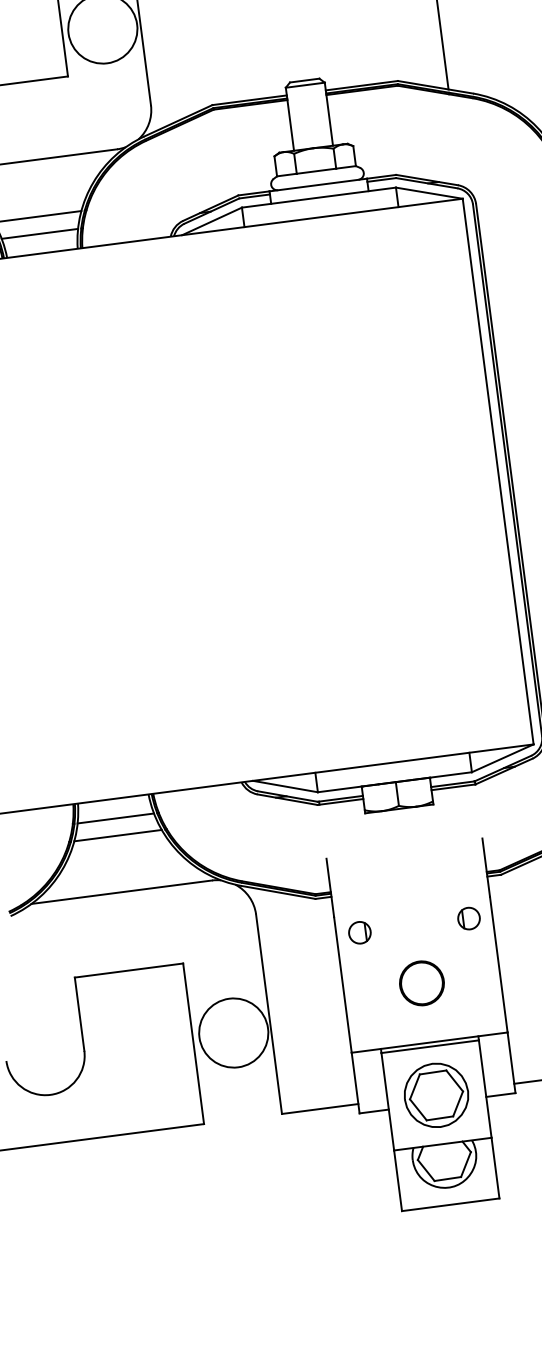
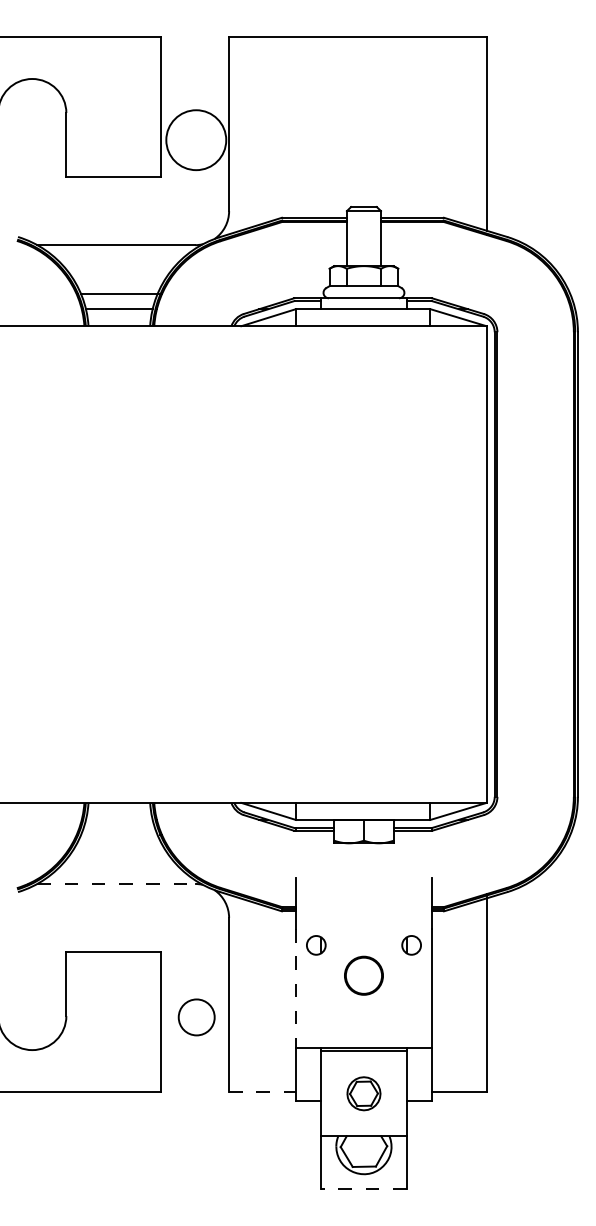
line: (114, 818) -> (118, 819), removed
line: (118, 835) -> (119, 834), removed
line: (122, 891) -> (116, 883), solid -> dashed
circle: (421, 983) -> (363, 975), moved
line: (342, 985) -> (295, 988), solid -> dashed
circle: (233, 1033) -> (196, 1017), size x0.6
part: (435, 1095) -> (363, 1093), size x0.6
line: (321, 1109) -> (263, 1092), solid -> dashed
line: (450, 1205) -> (363, 1189), solid -> dashed

